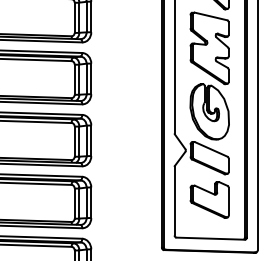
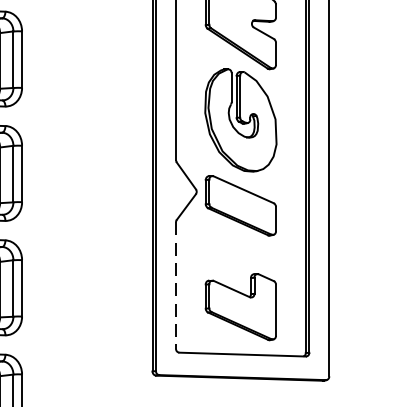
part: (209, 199) -> (240, 306), moved
line: (174, 201) -> (175, 285), solid -> dashed

